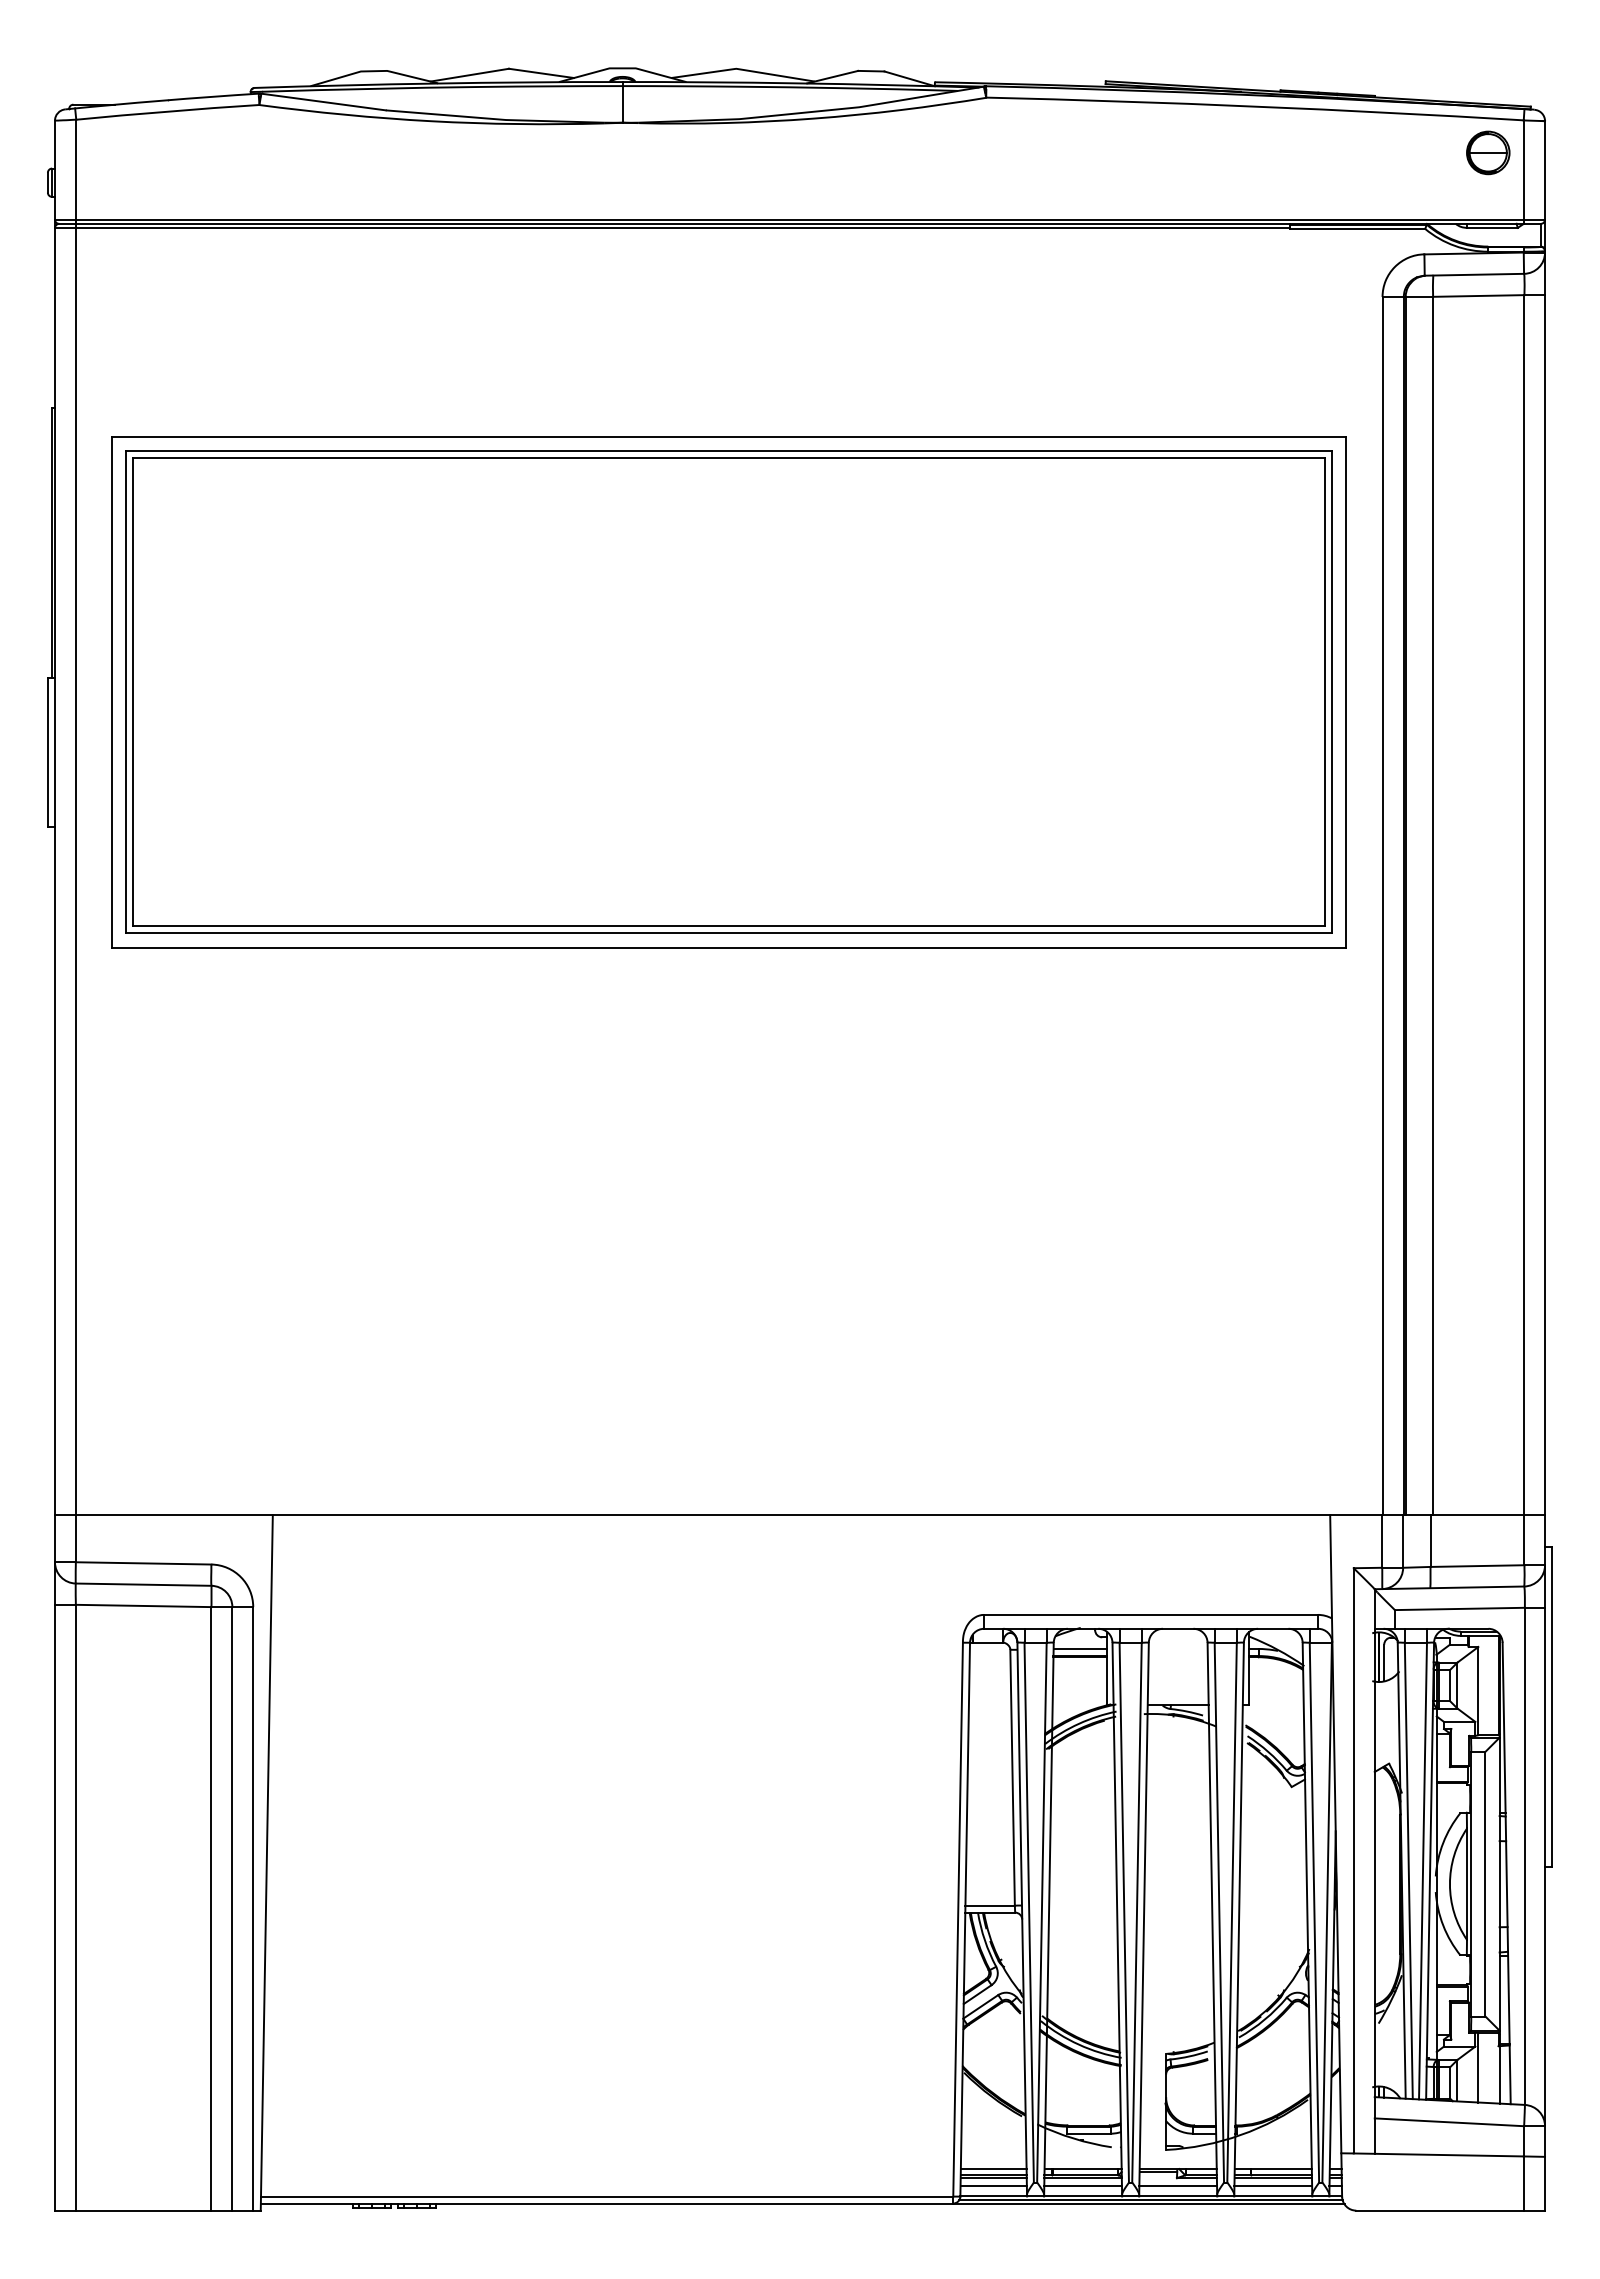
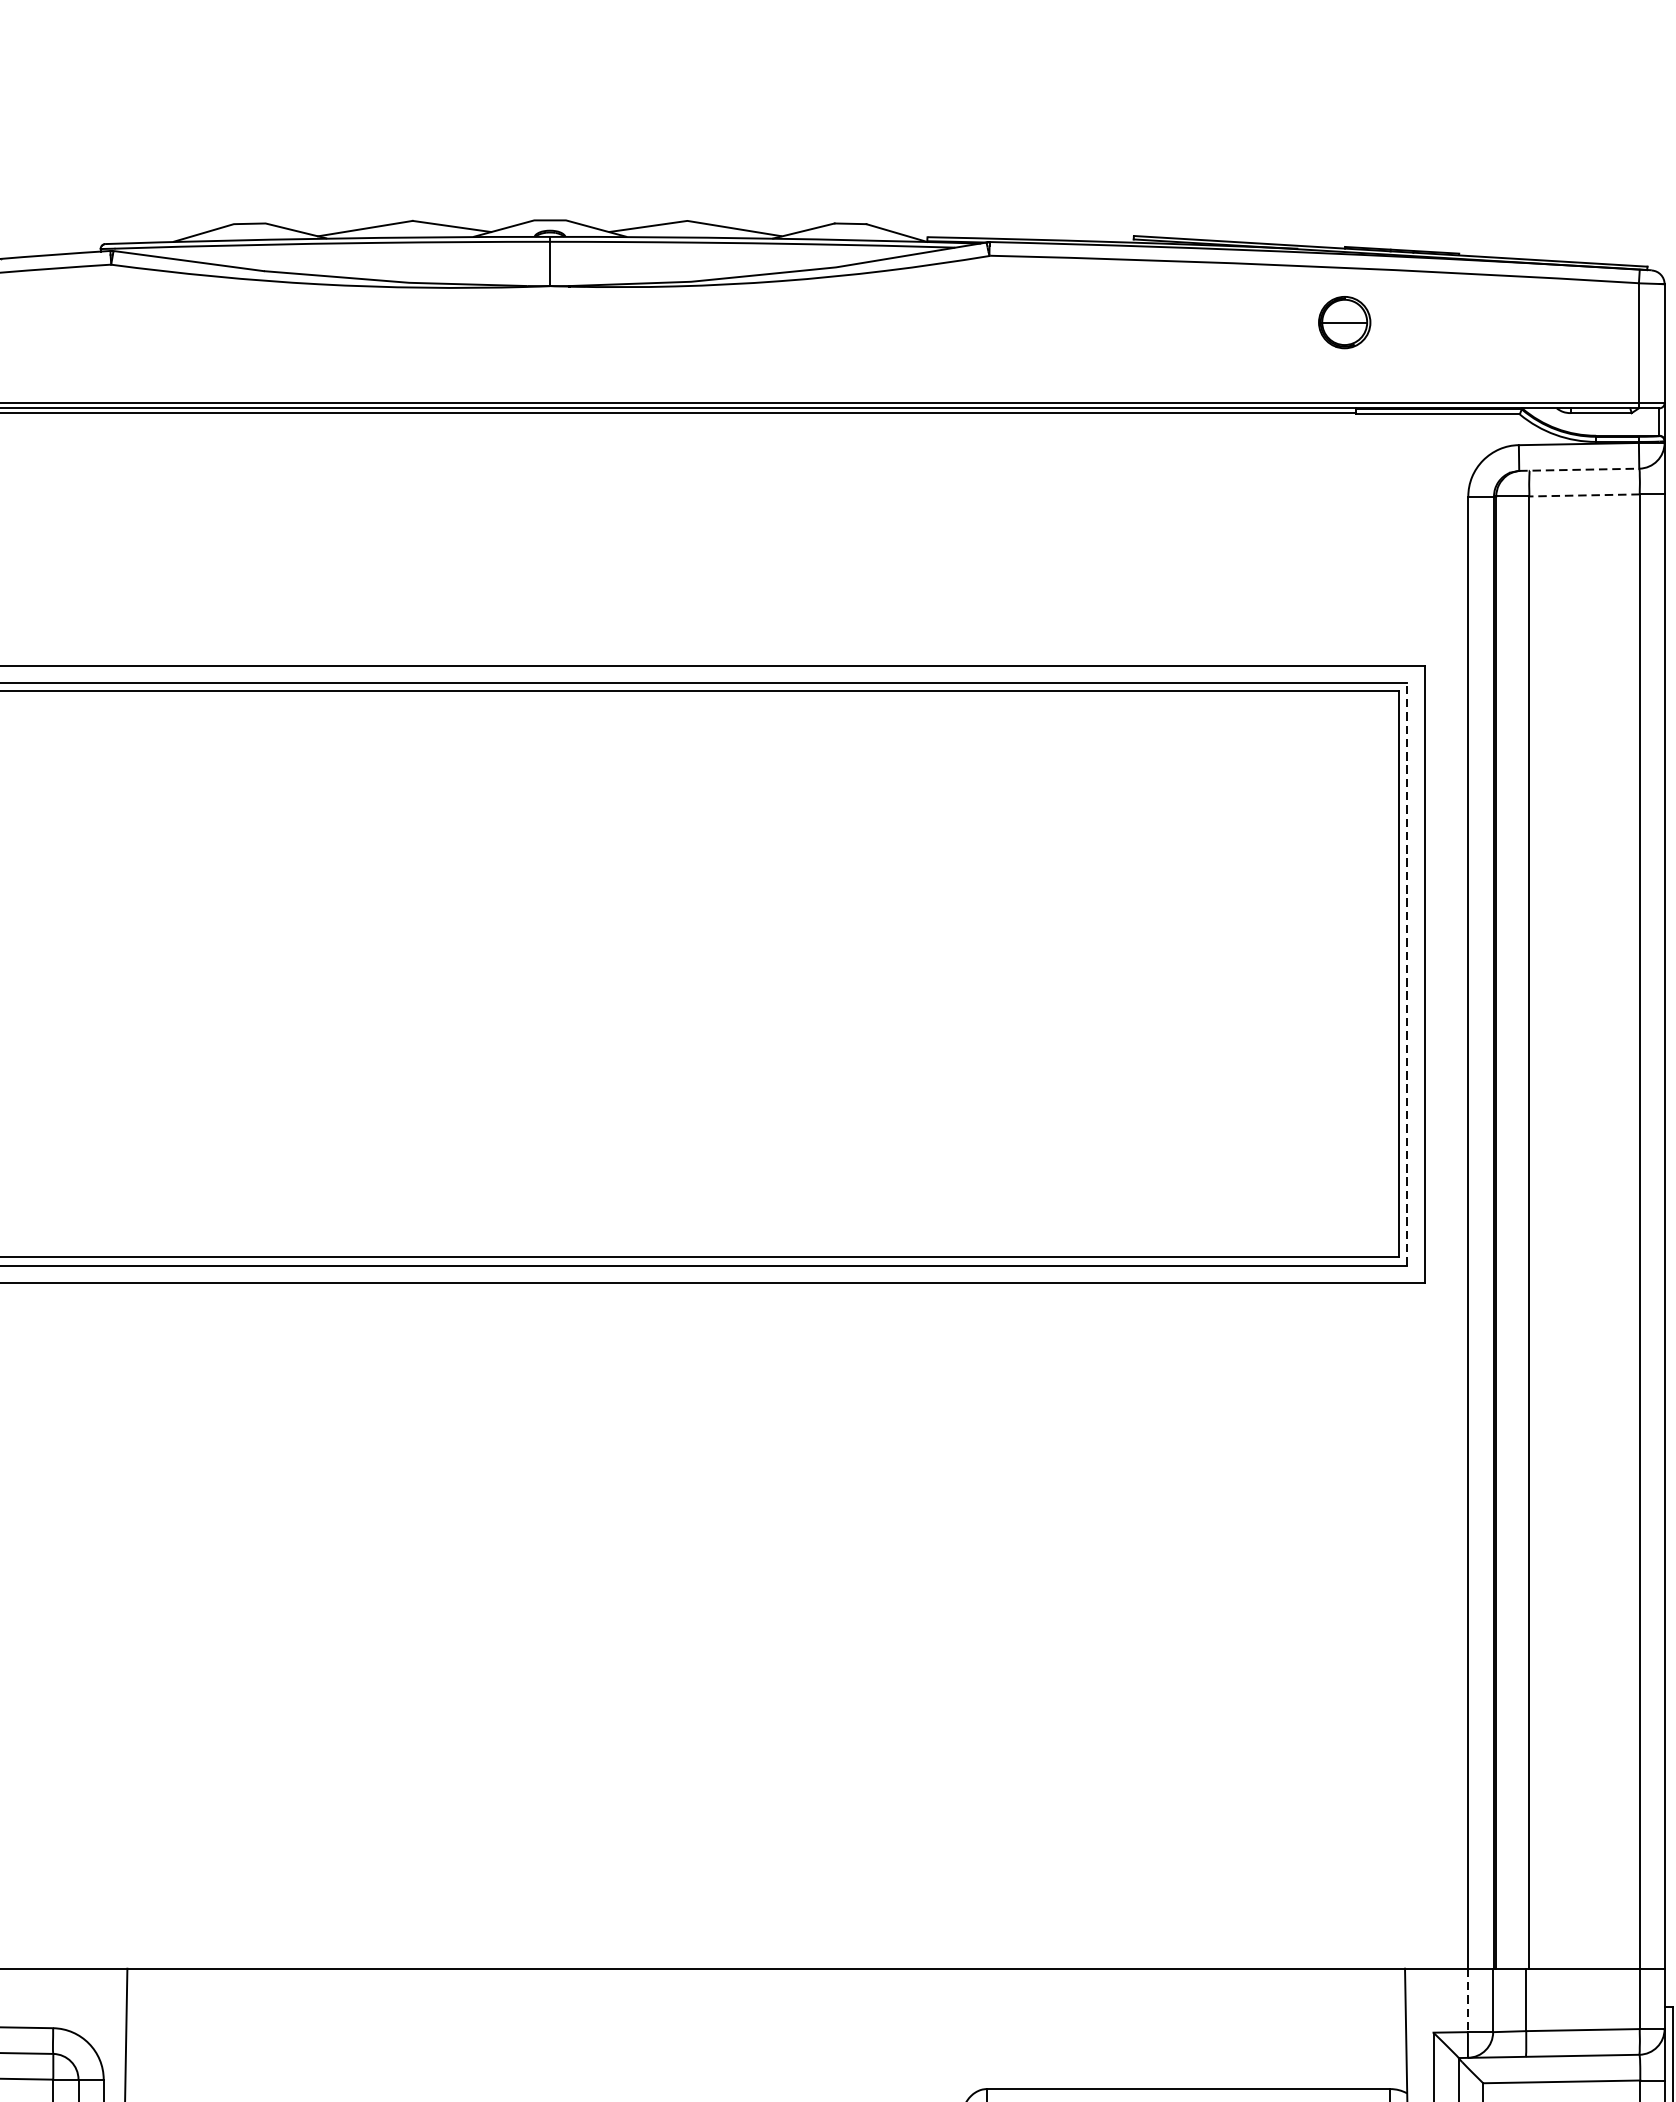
part: (1488, 152) -> (1344, 322), moved
line: (1474, 274) -> (1579, 469), solid -> dashed
line: (1478, 295) -> (1584, 494), solid -> dashed
line: (1332, 691) -> (1407, 973), solid -> dashed
line: (1382, 1542) -> (1468, 2001), solid -> dashed

